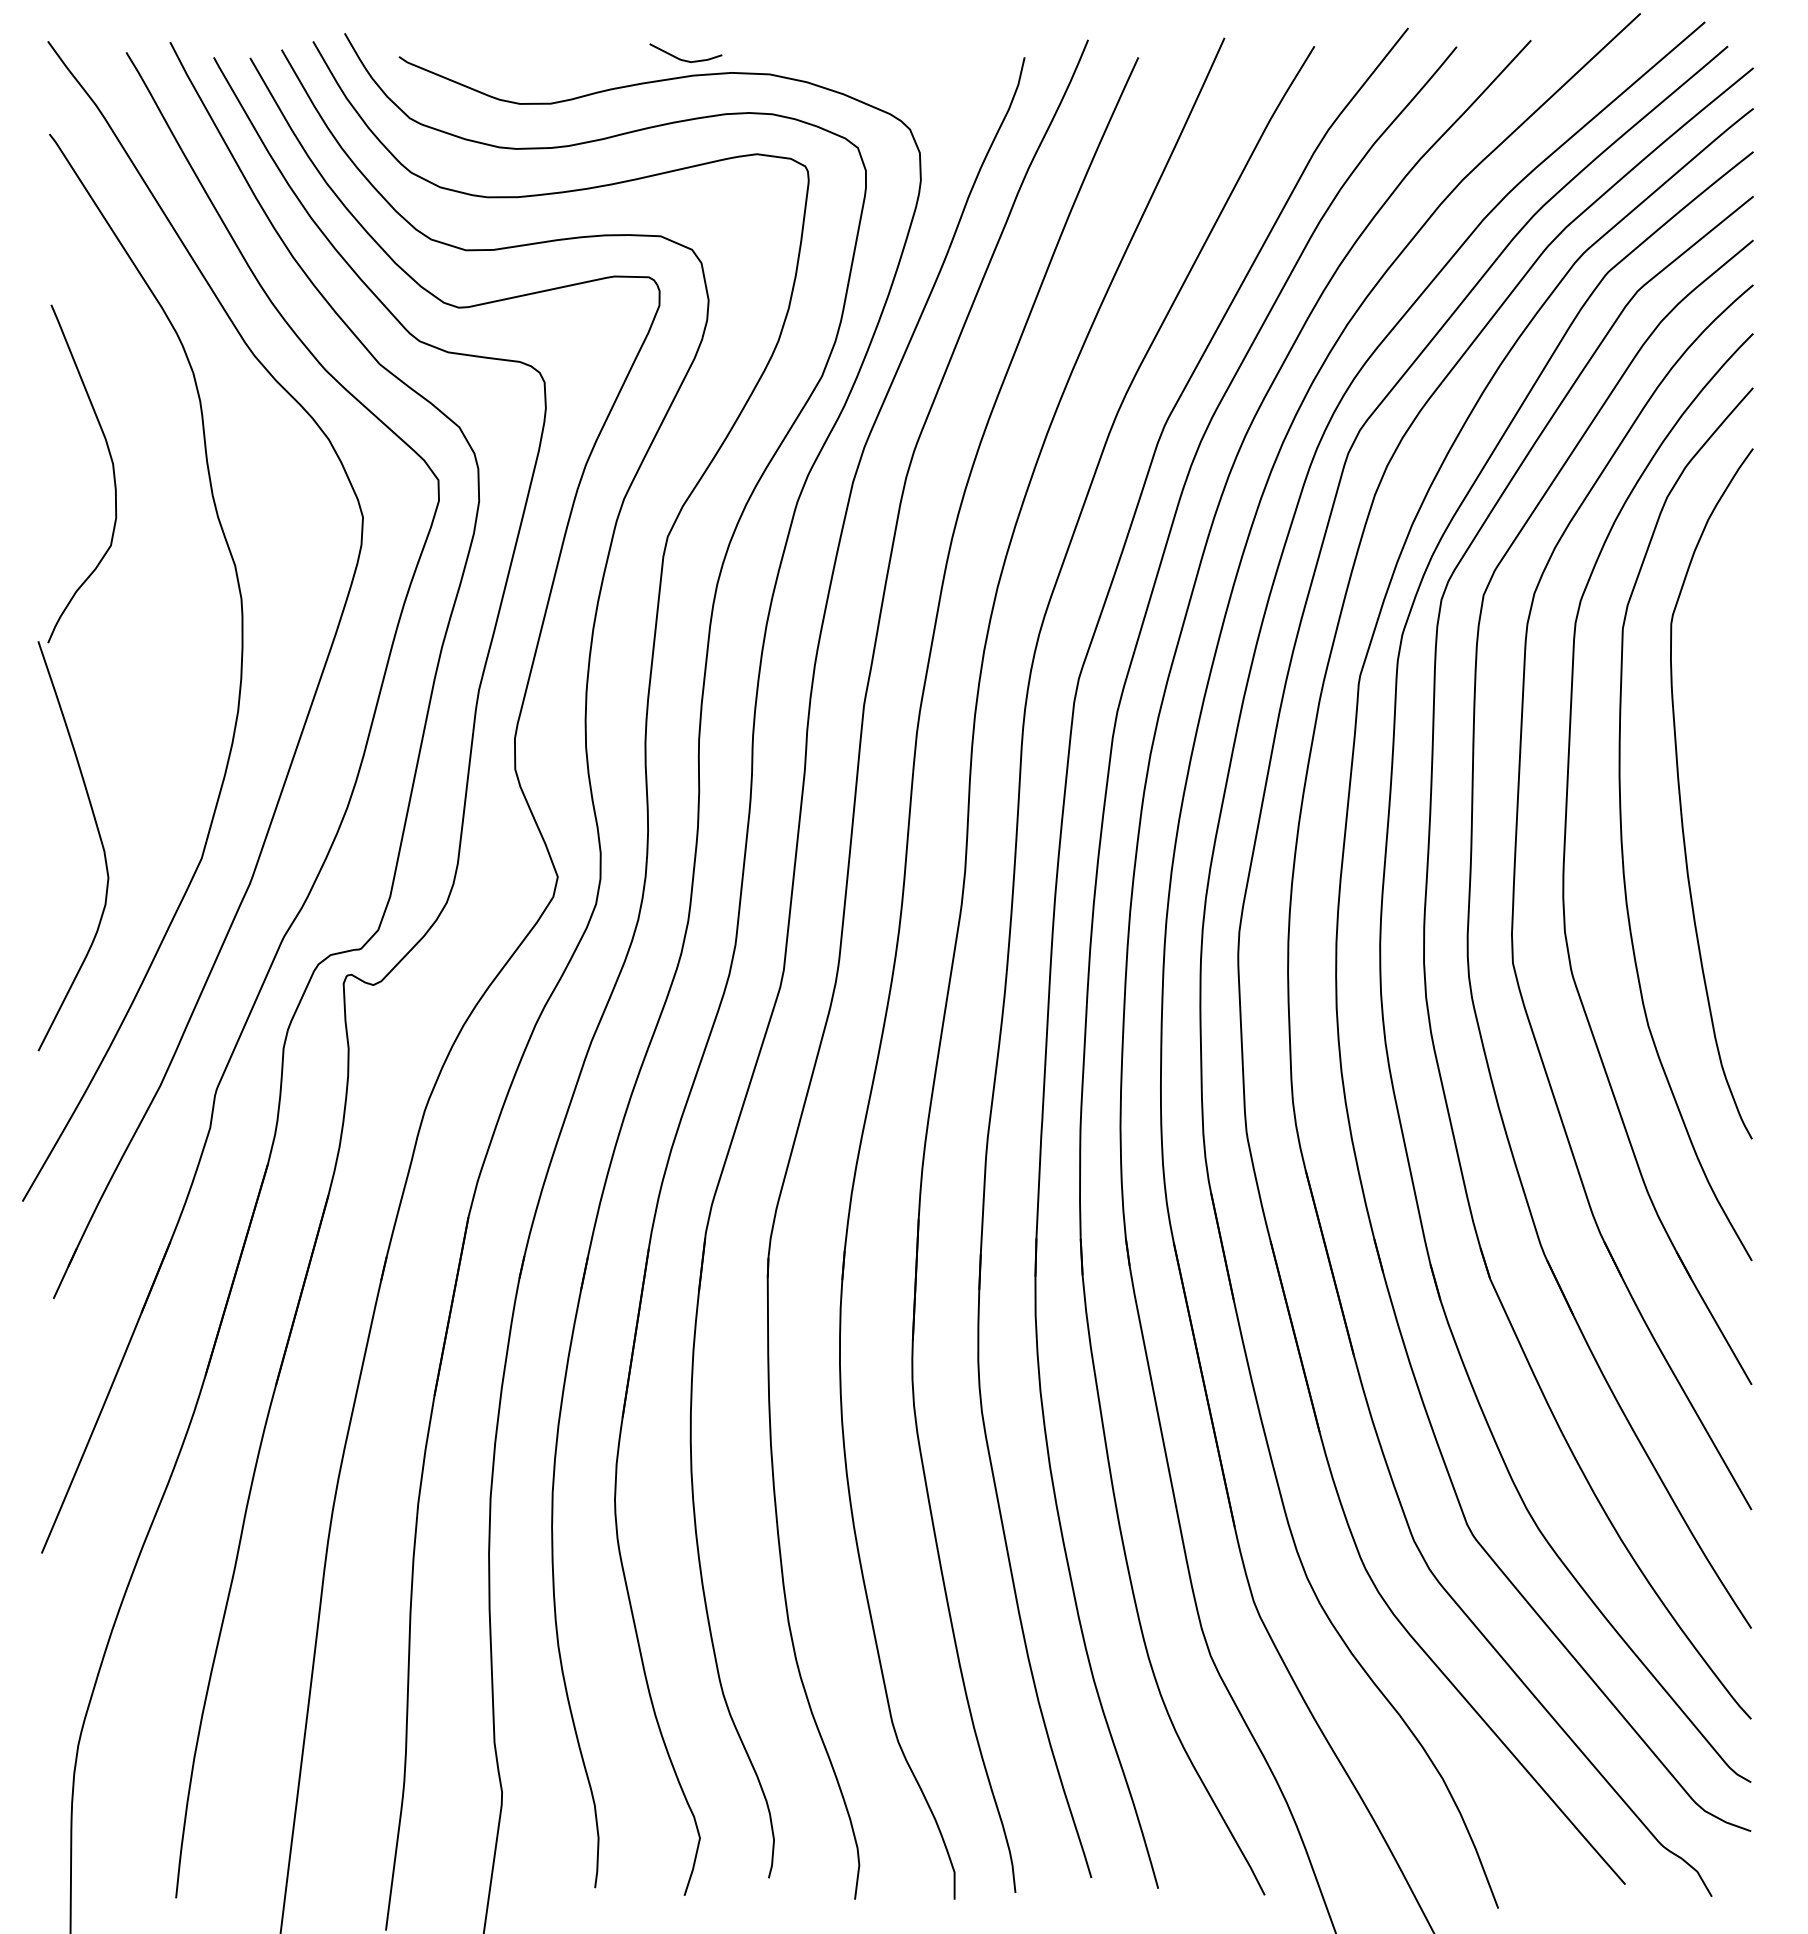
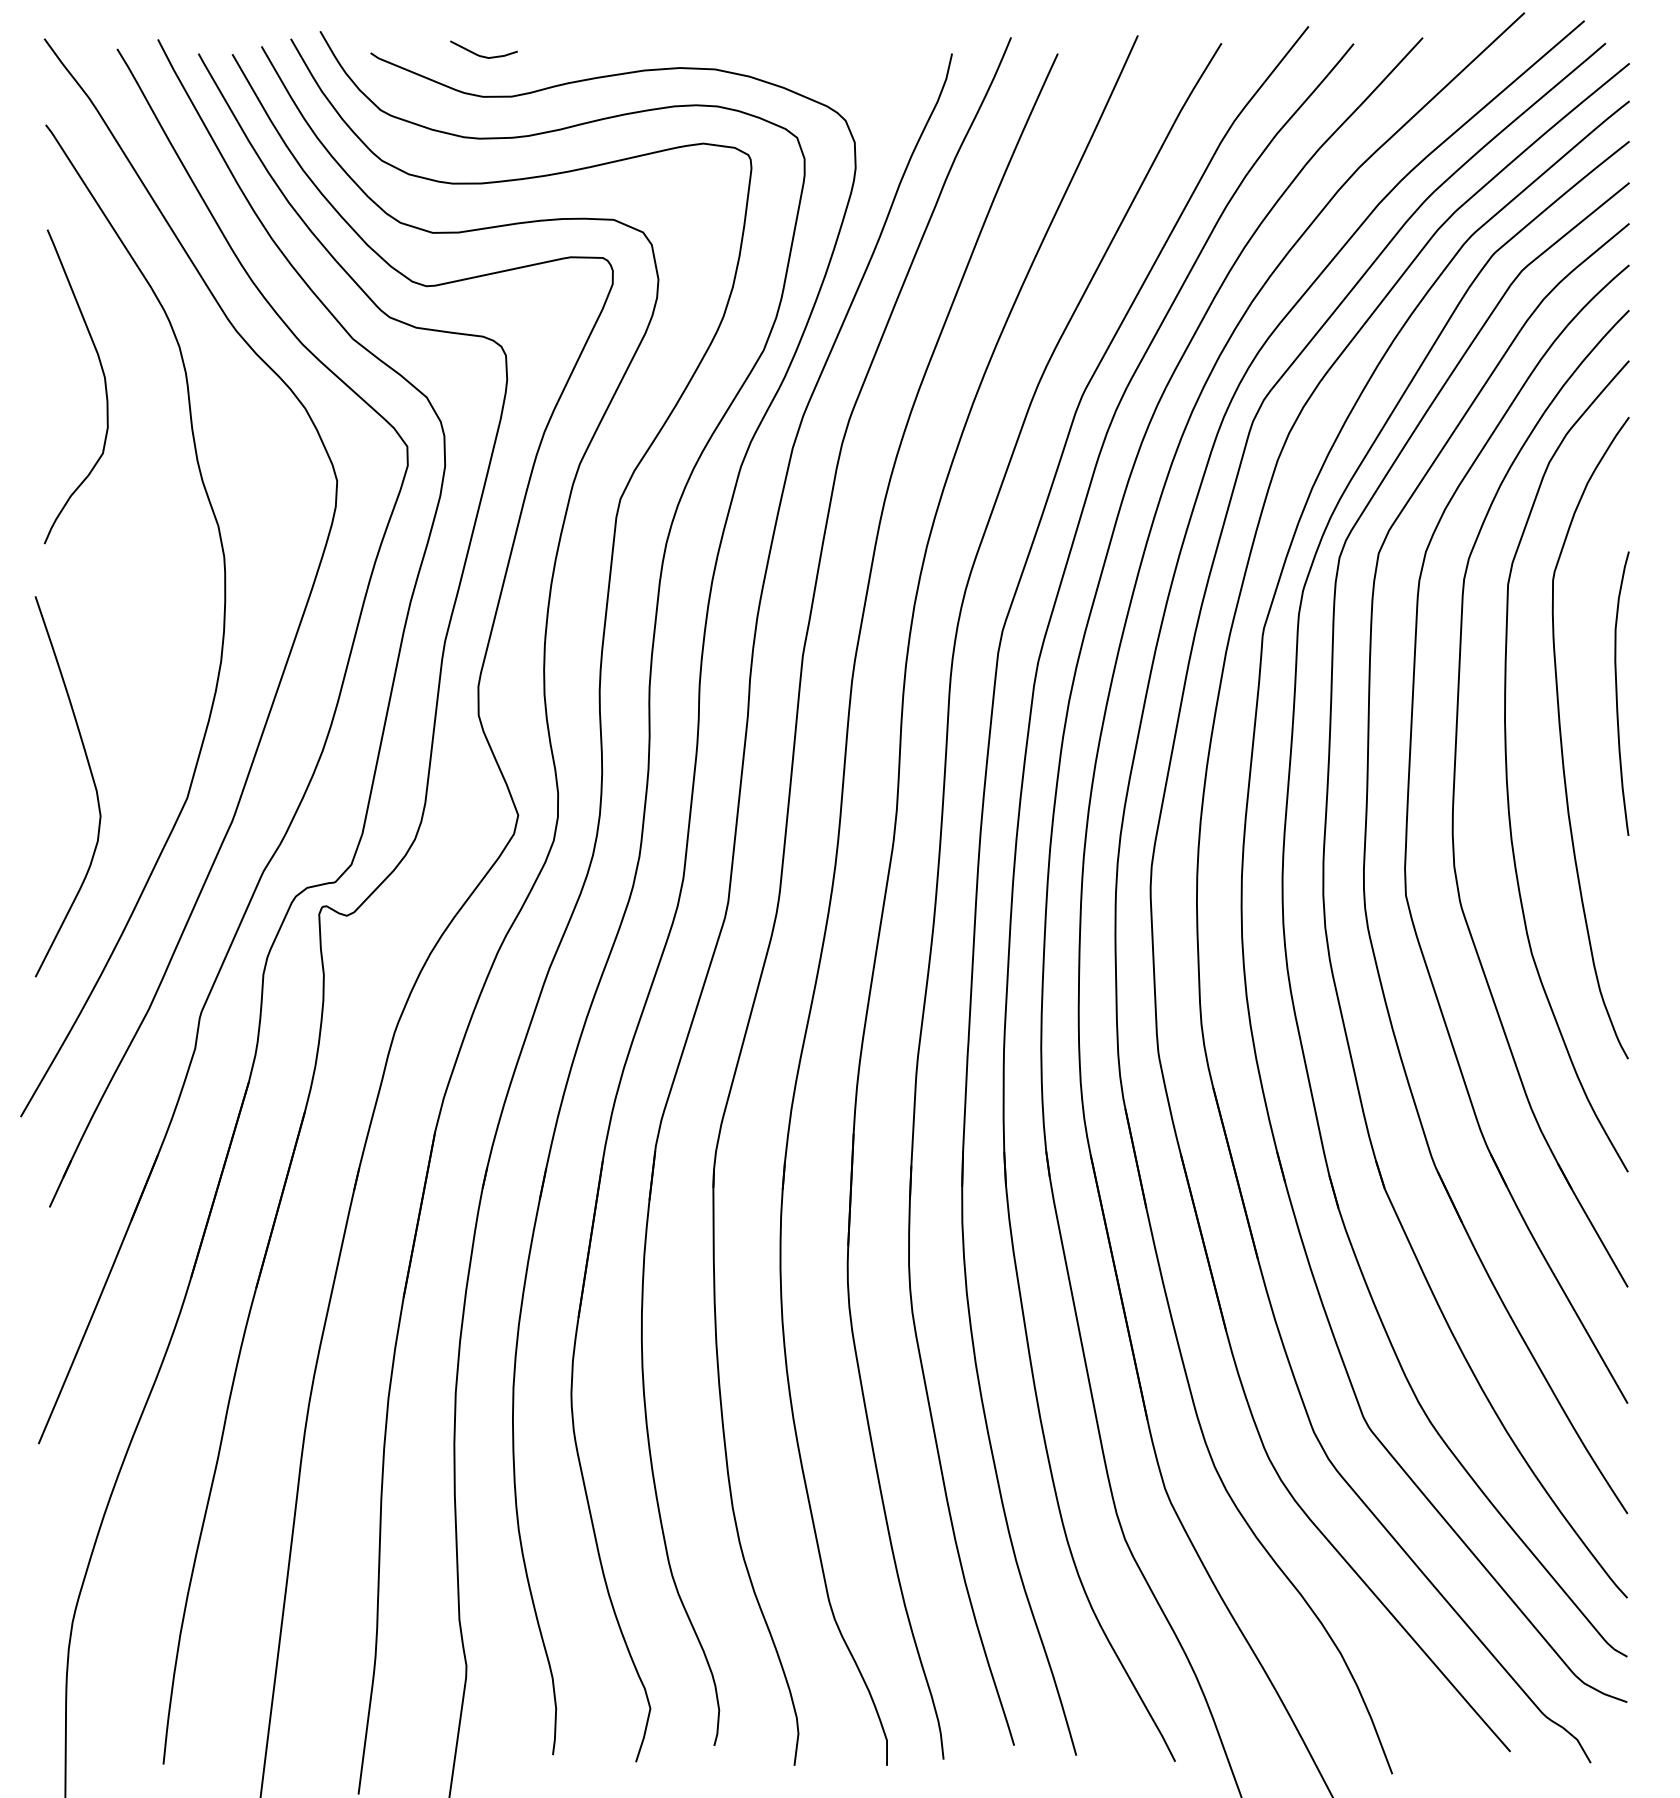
curve: (684, 59) -> (482, 55), moved
curve: (112, 470) -> (104, 383), moved
curve: (1740, 746) -> (1617, 694), added

